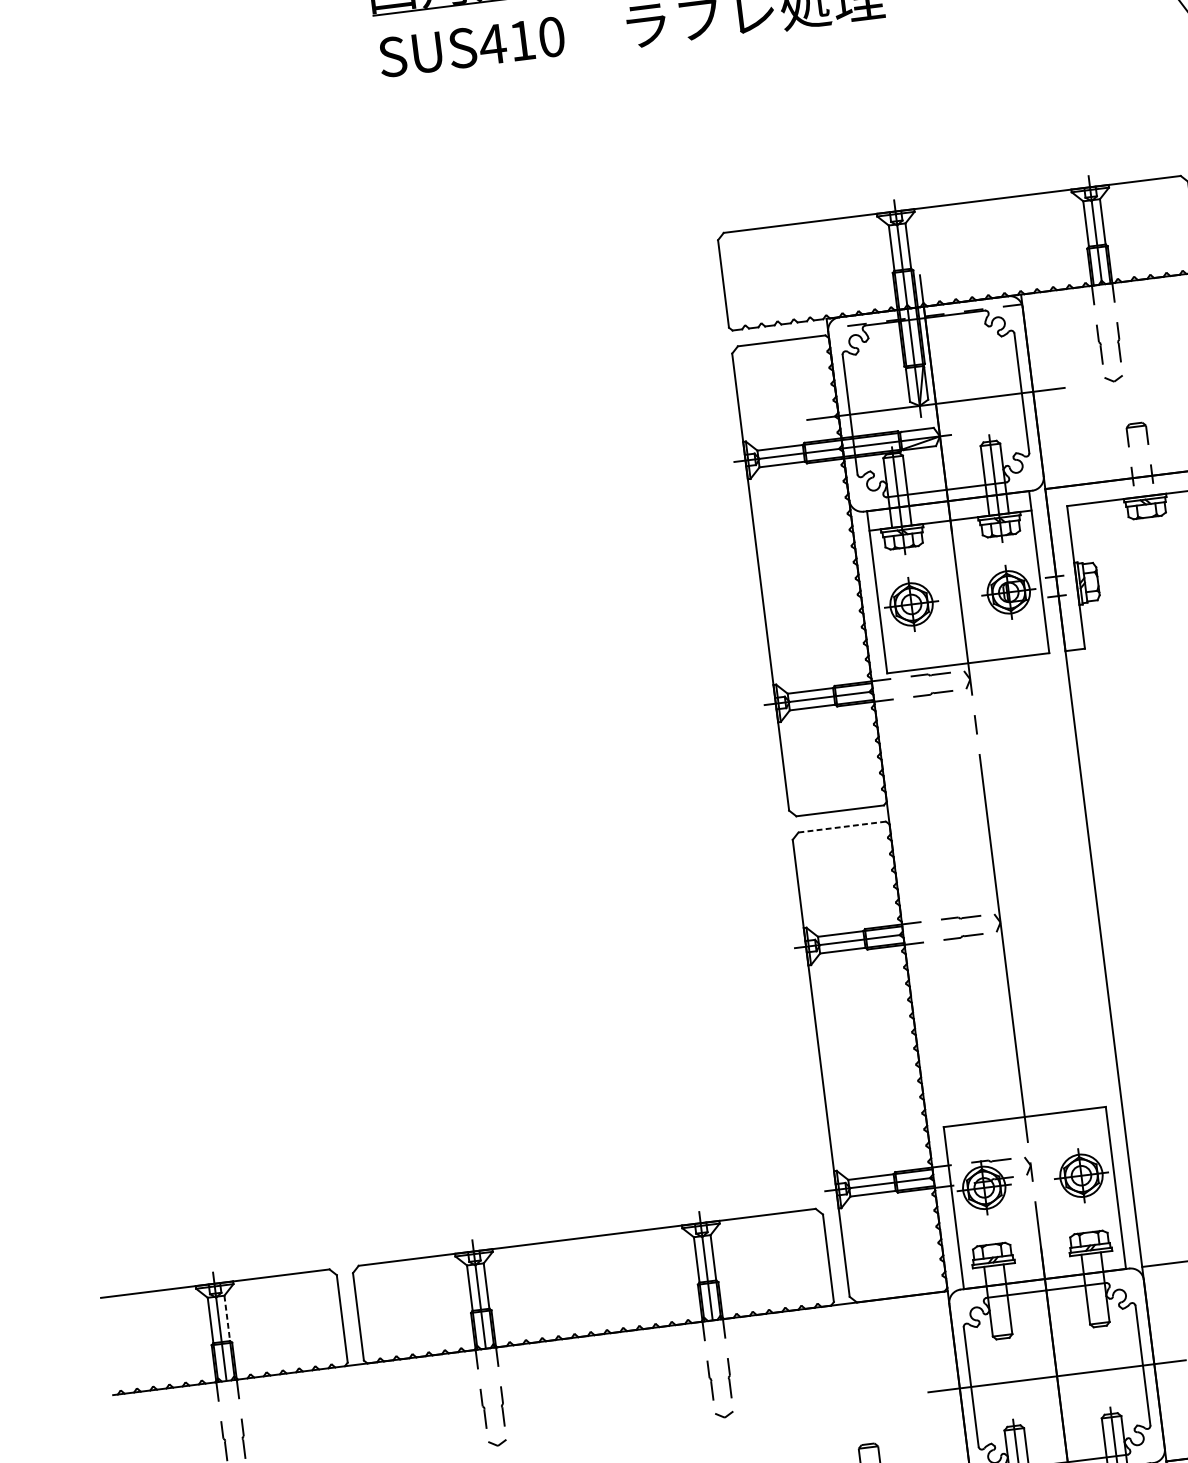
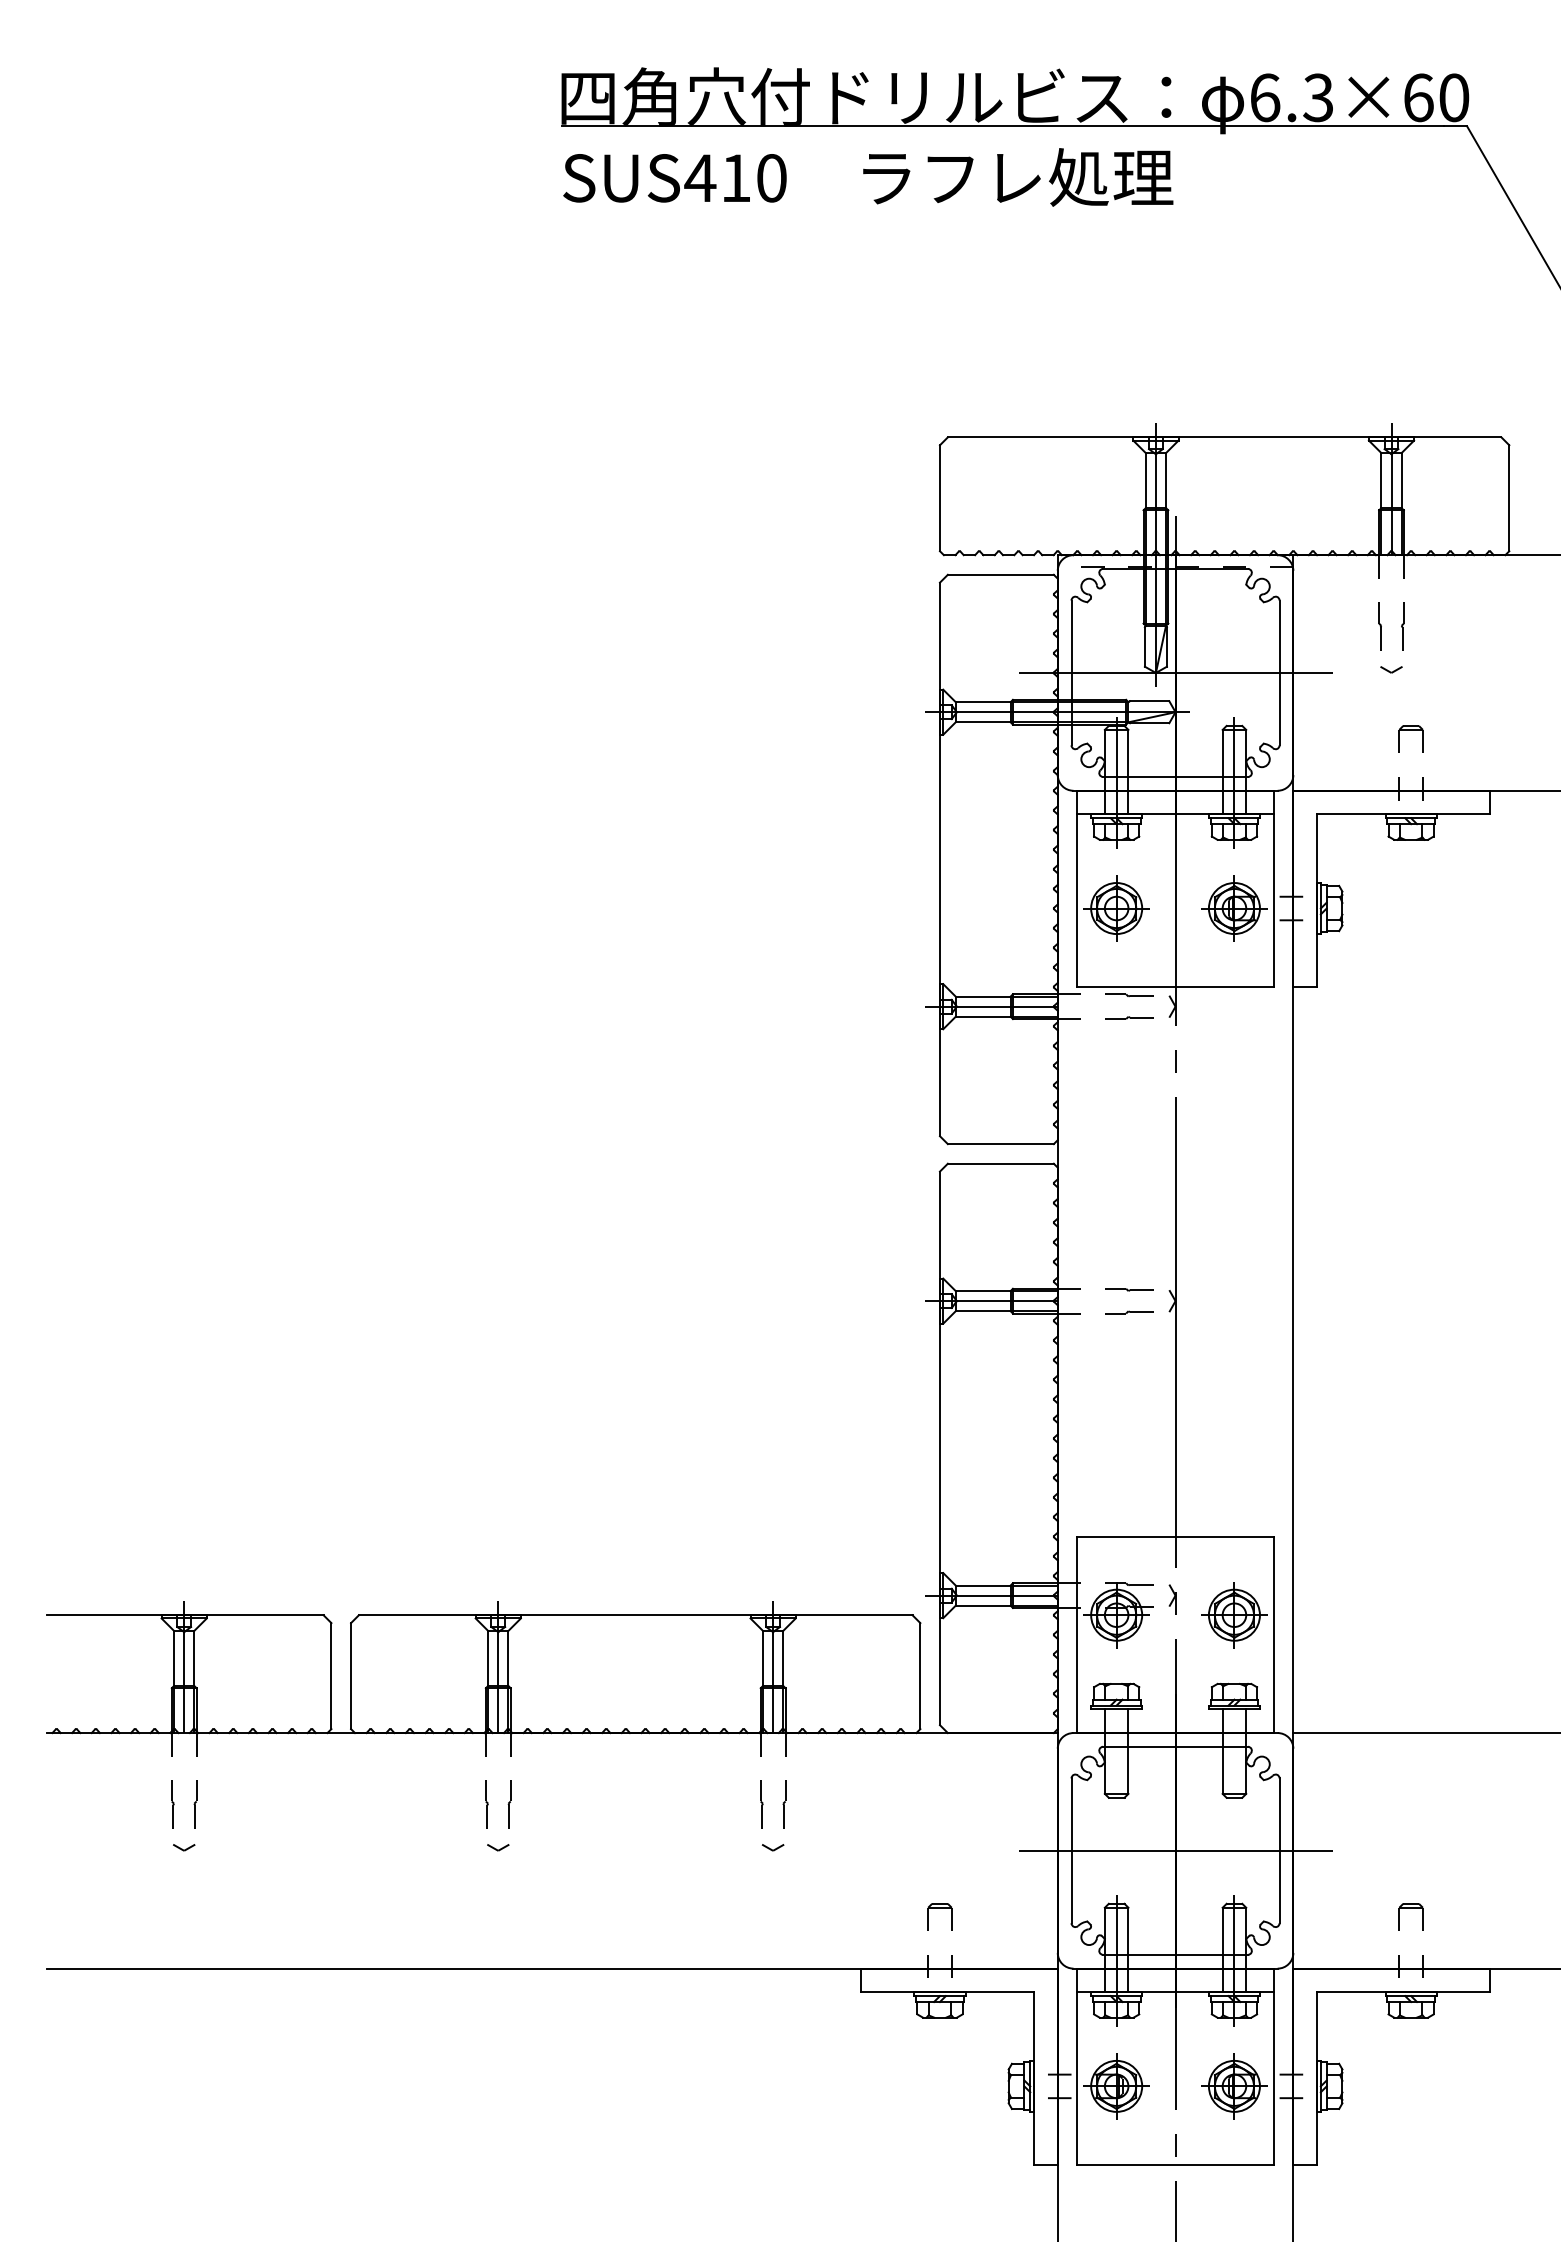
line: (841, 826) -> (1000, 1163), dashed -> solid
line: (227, 1318) -> (194, 1658), dashed -> solid

